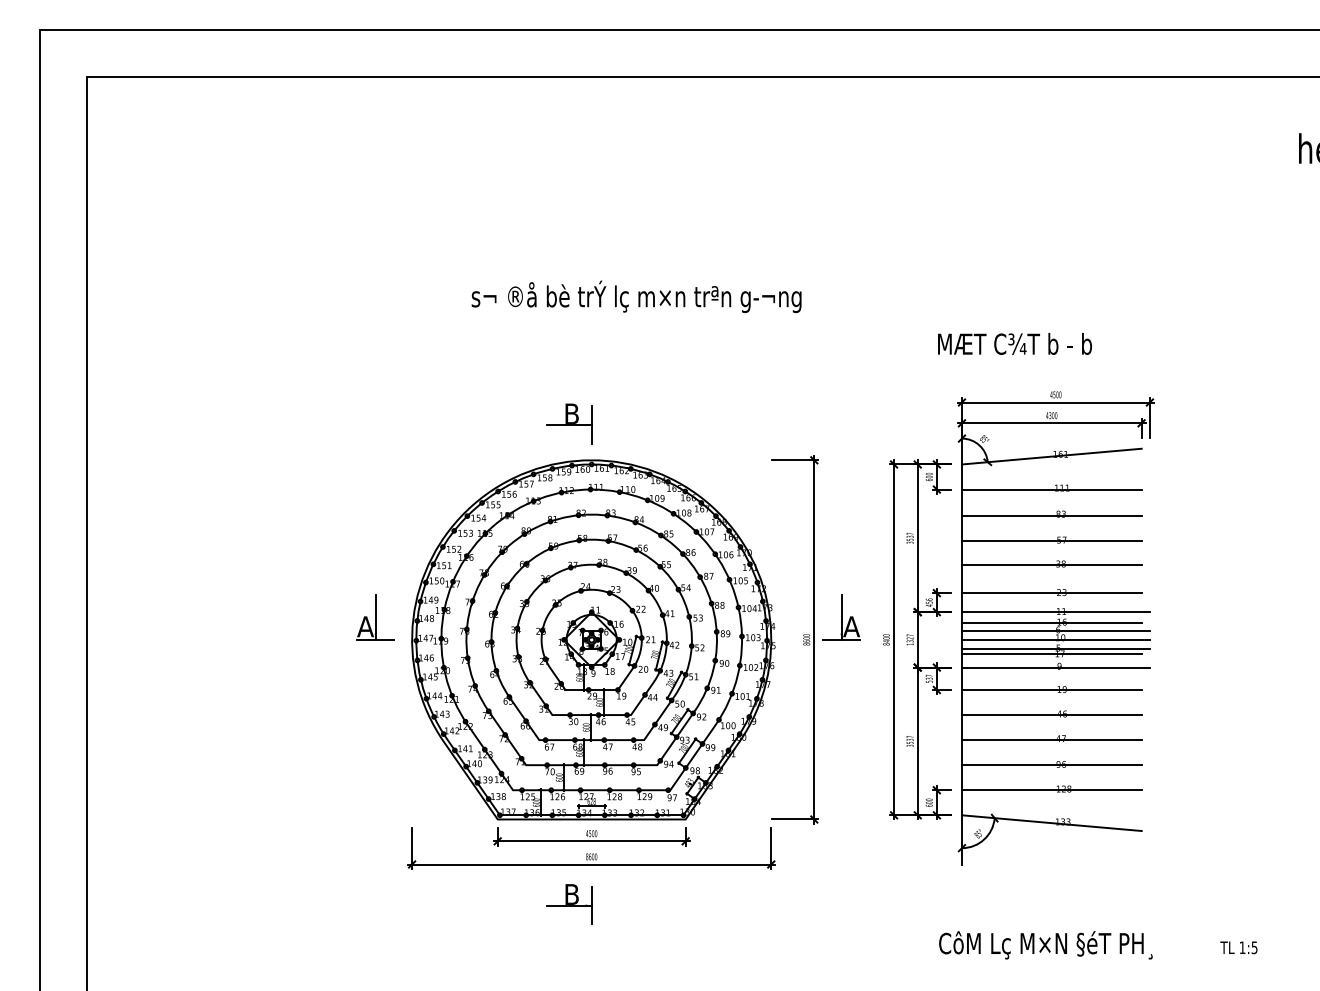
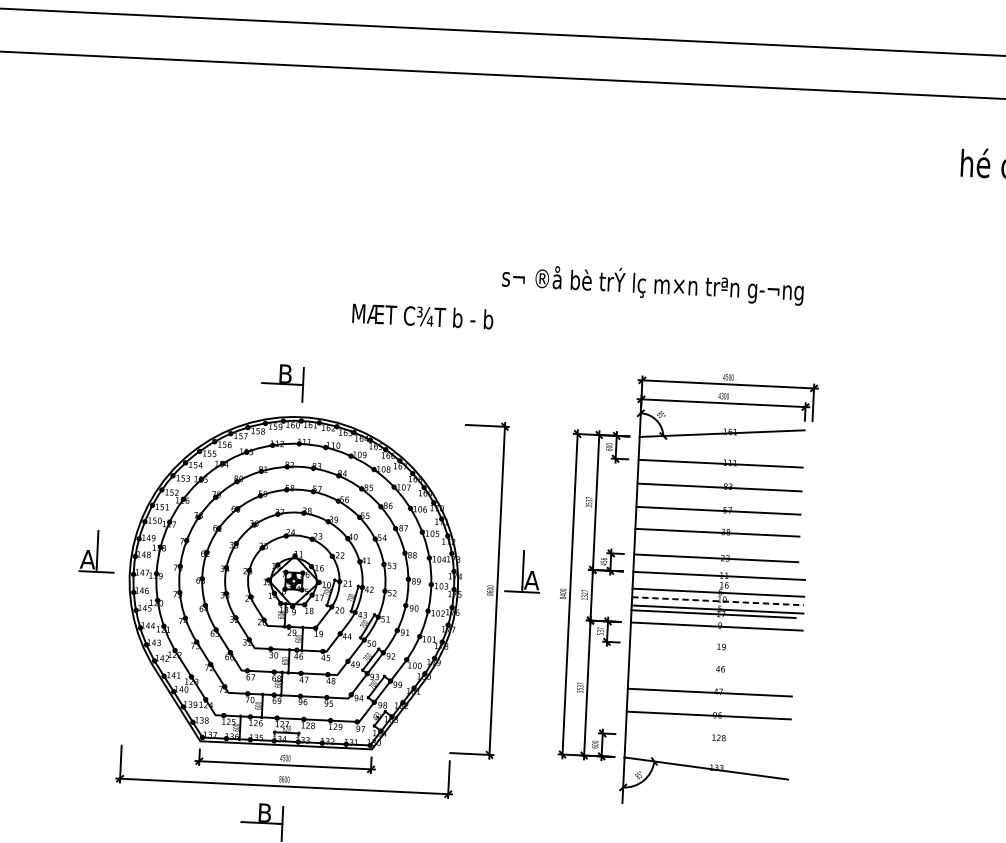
text: (636, 296) -> (652, 283), moved
text: (1014, 343) -> (422, 315), moved
line: (1051, 623) -> (714, 586), removed
line: (1055, 639) -> (717, 600), solid -> dashed
line: (1051, 690) -> (711, 647), removed
line: (1051, 715) -> (710, 670), removed
line: (1051, 790) -> (707, 738), removed

